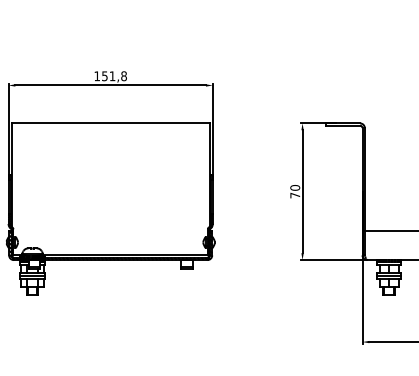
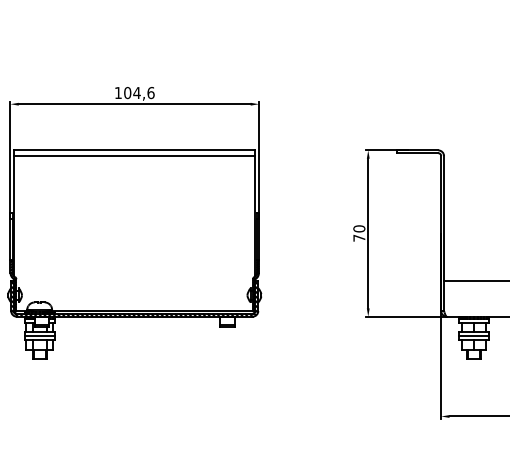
text: (114, 76) -> (139, 93), 151,8 -> 104,6
line: (110, 128) -> (134, 156), added

